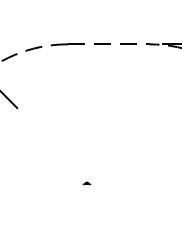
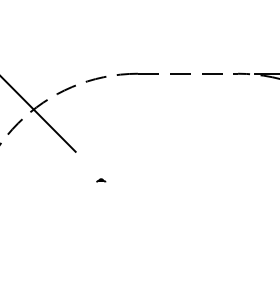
part: (87, 183) -> (101, 180), moved

